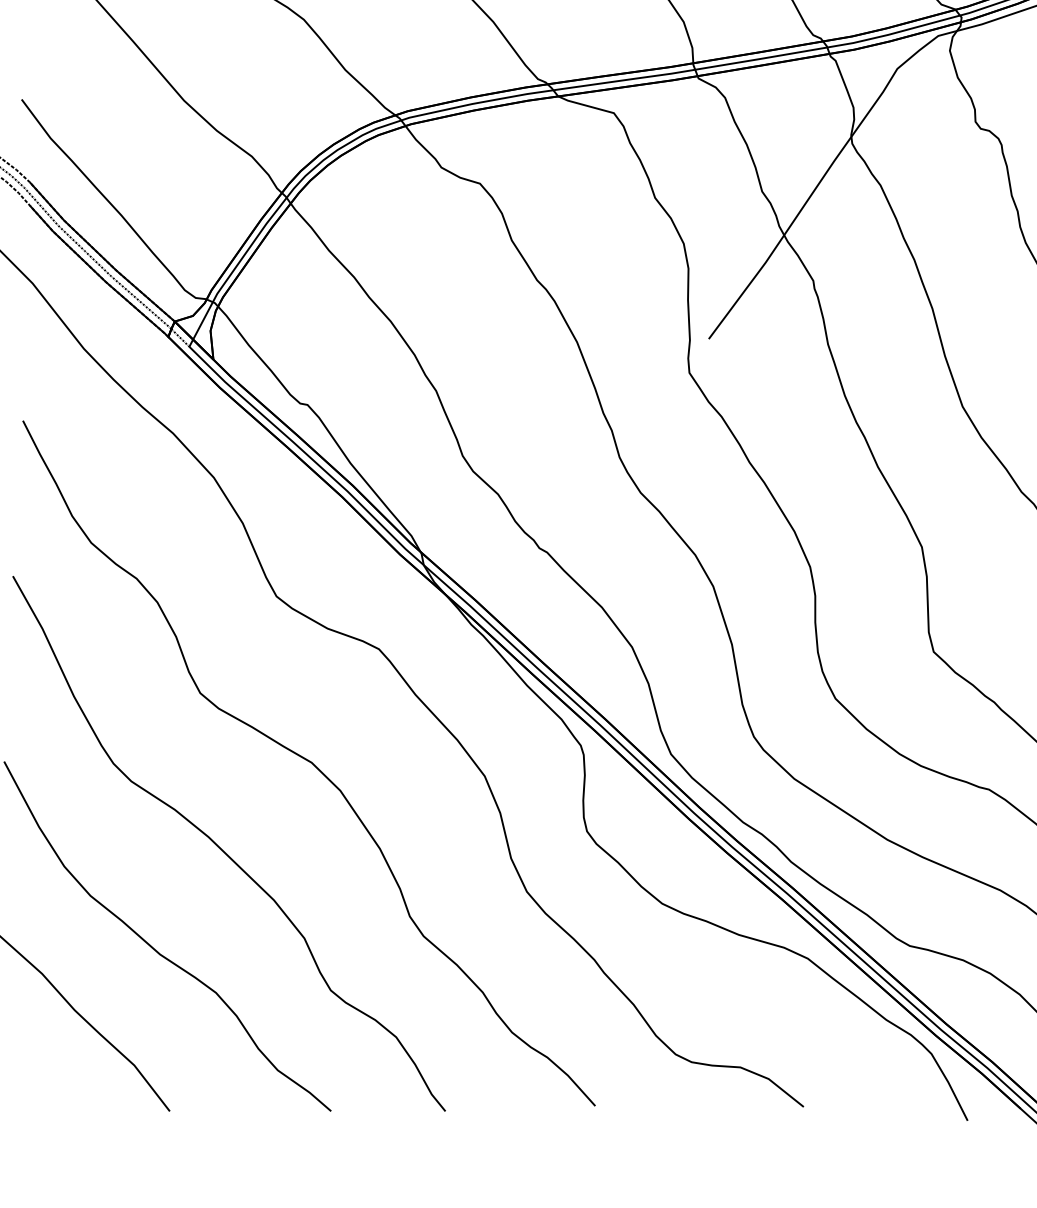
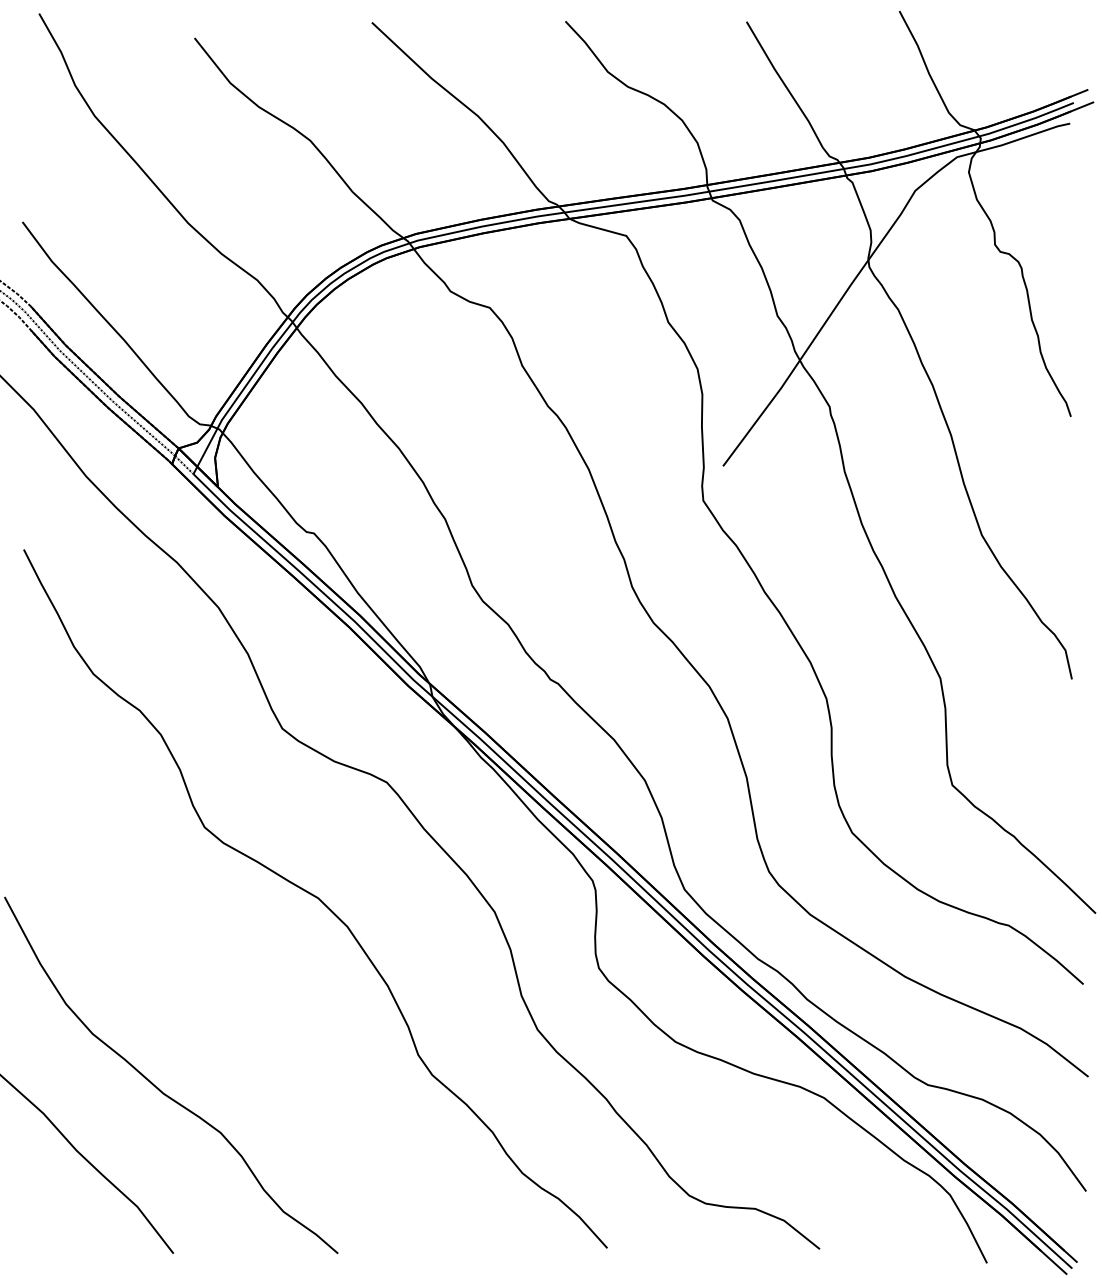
curve: (222, 849) -> (227, 986), removed

